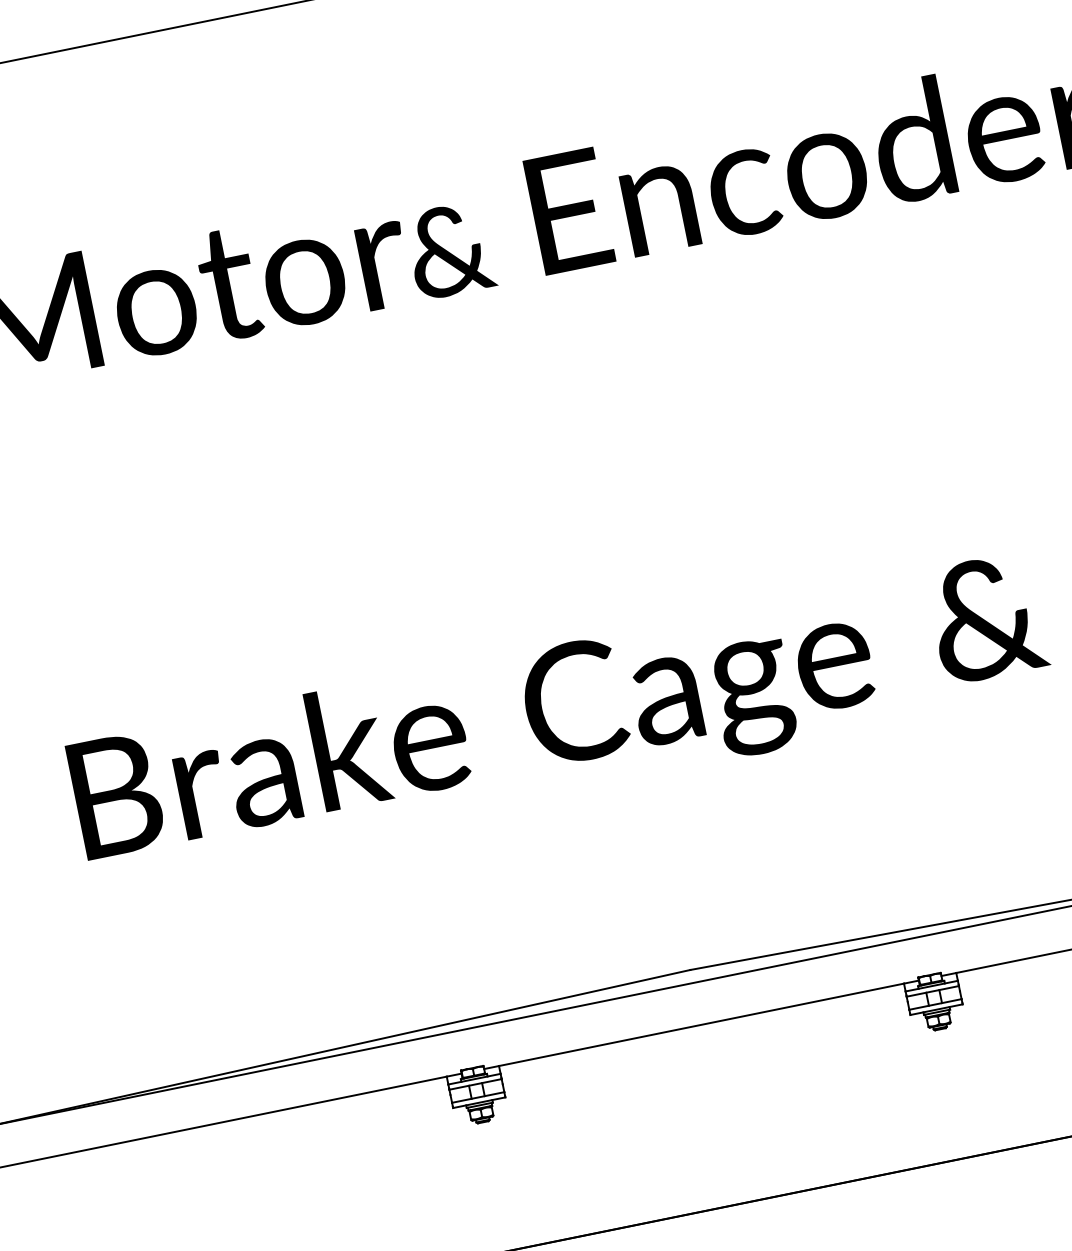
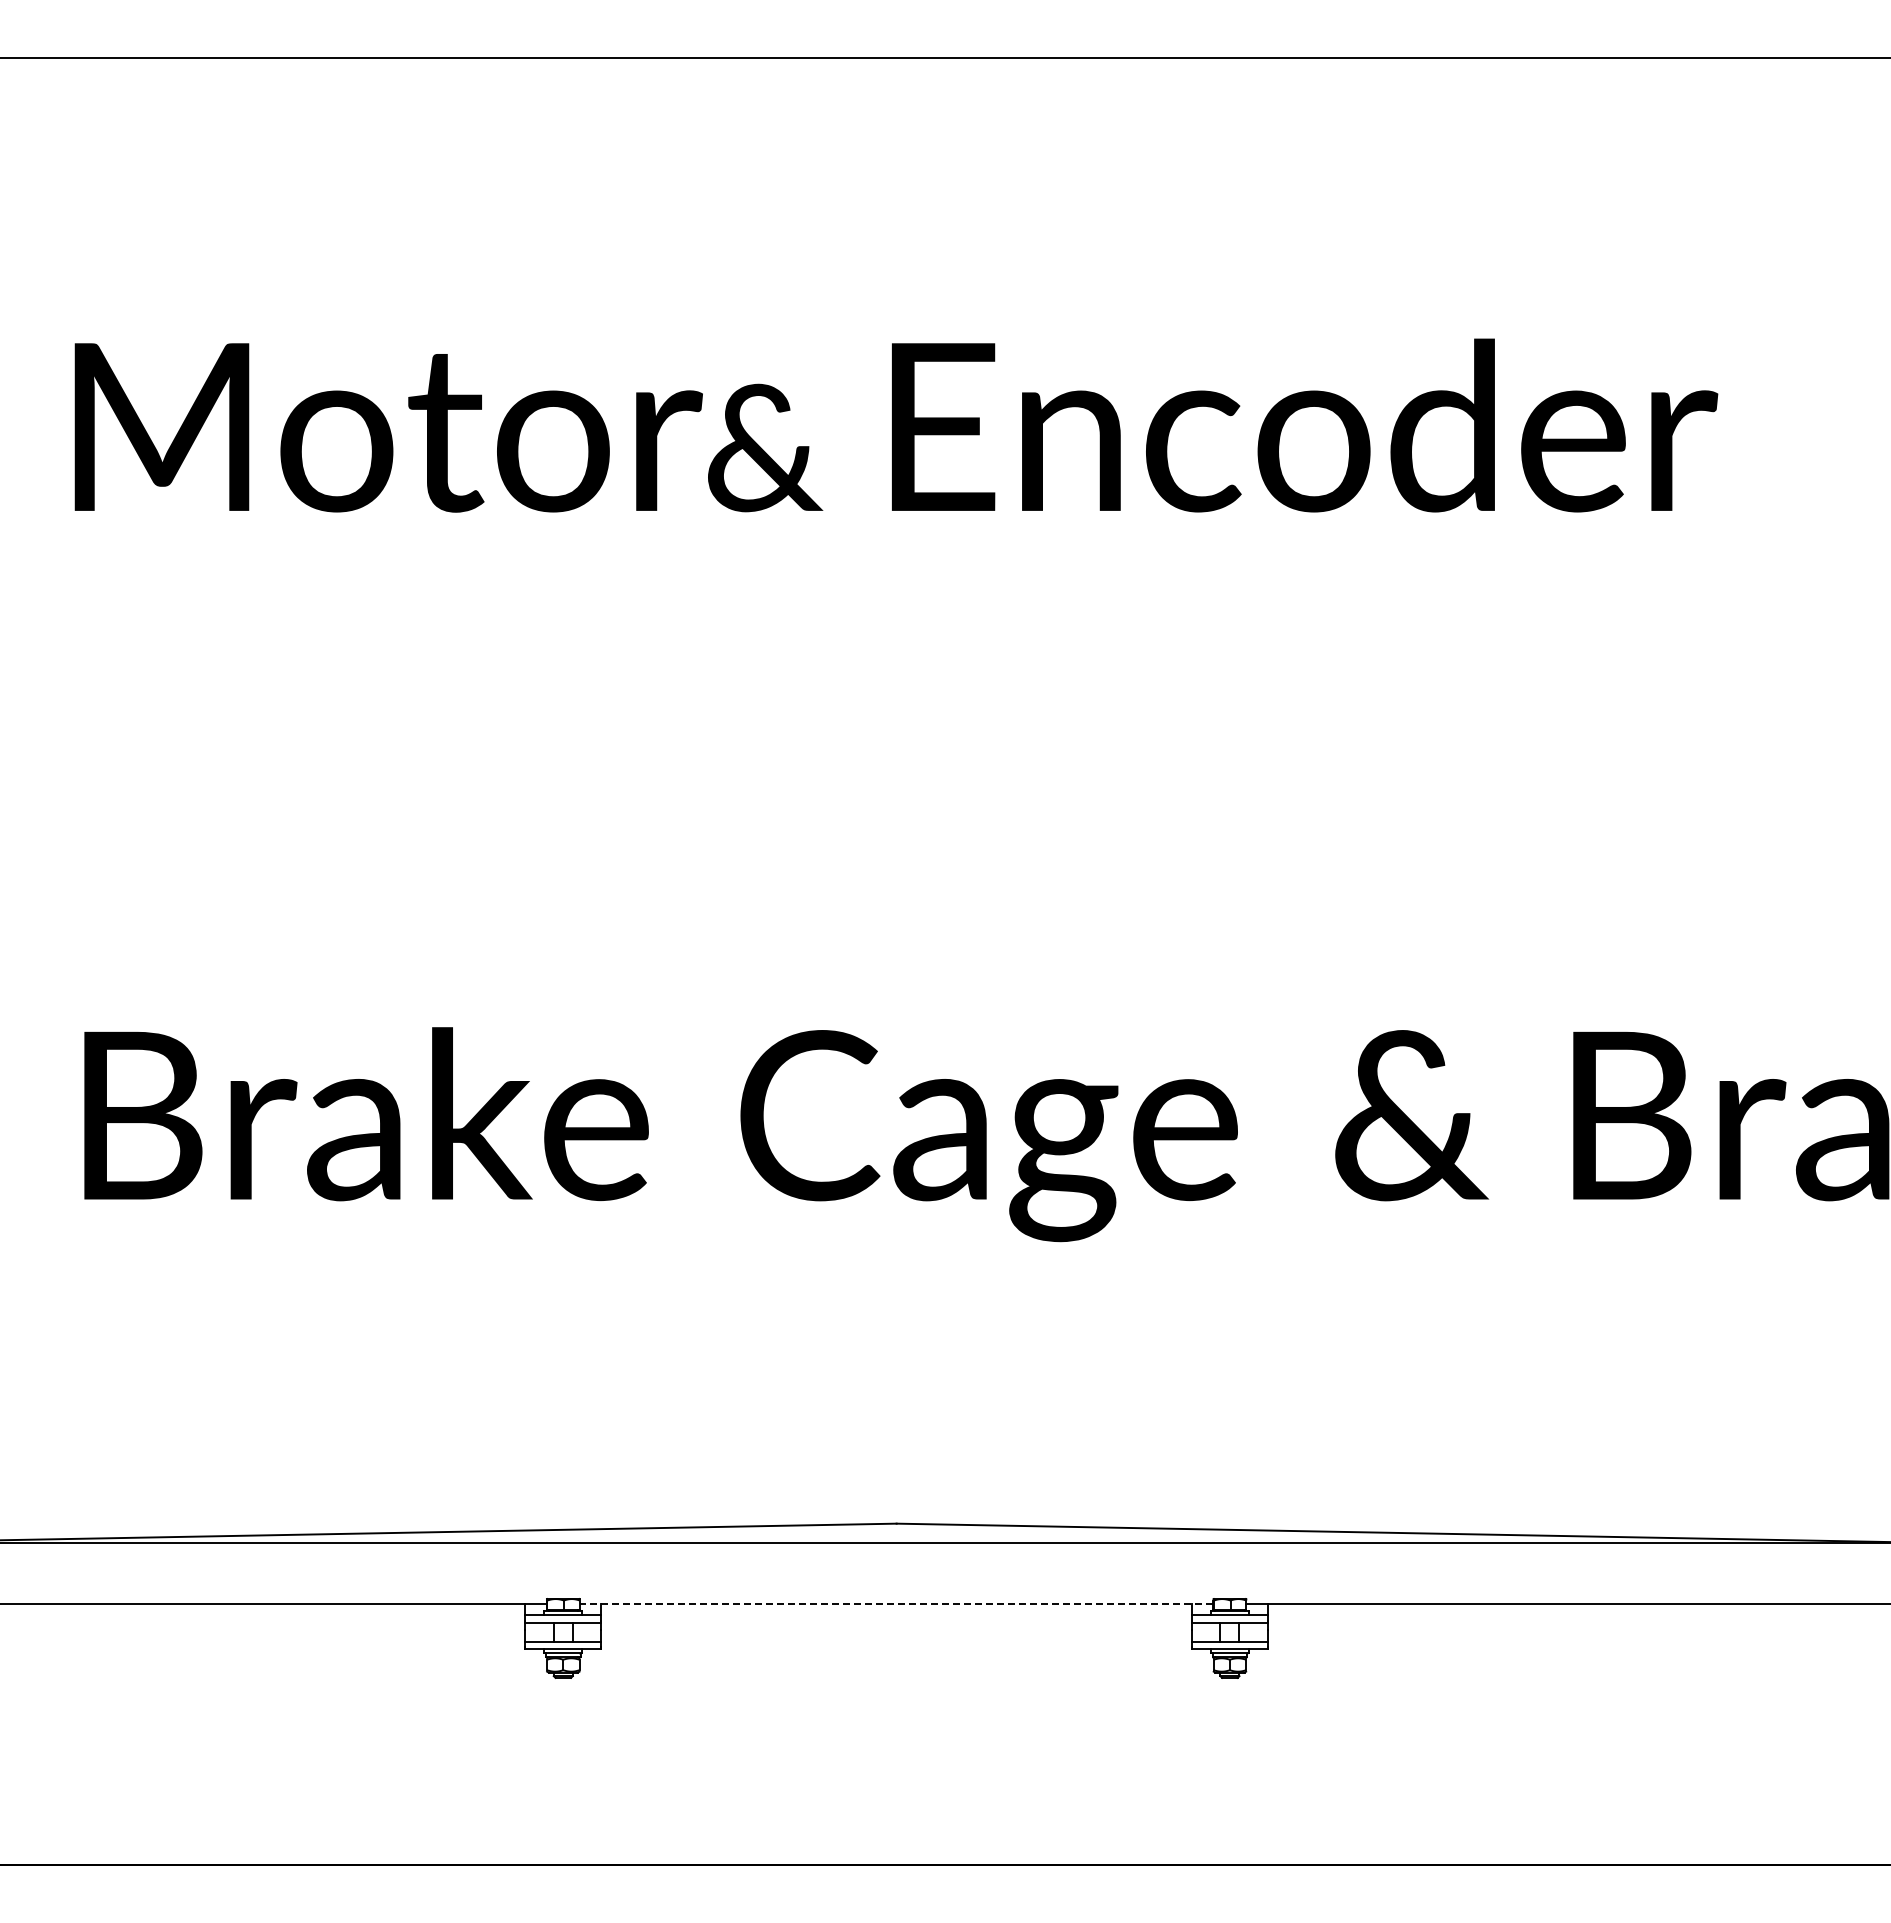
line: (701, 1024) -> (896, 1603), solid -> dashed

